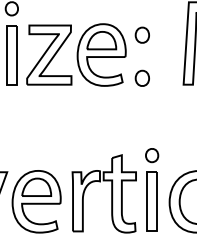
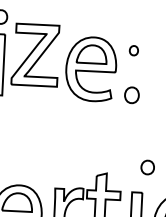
part: (141, 34) -> (133, 50), size x0.6
part: (49, 54) -> (35, 54), moved
part: (152, 155) -> (148, 167), moved

